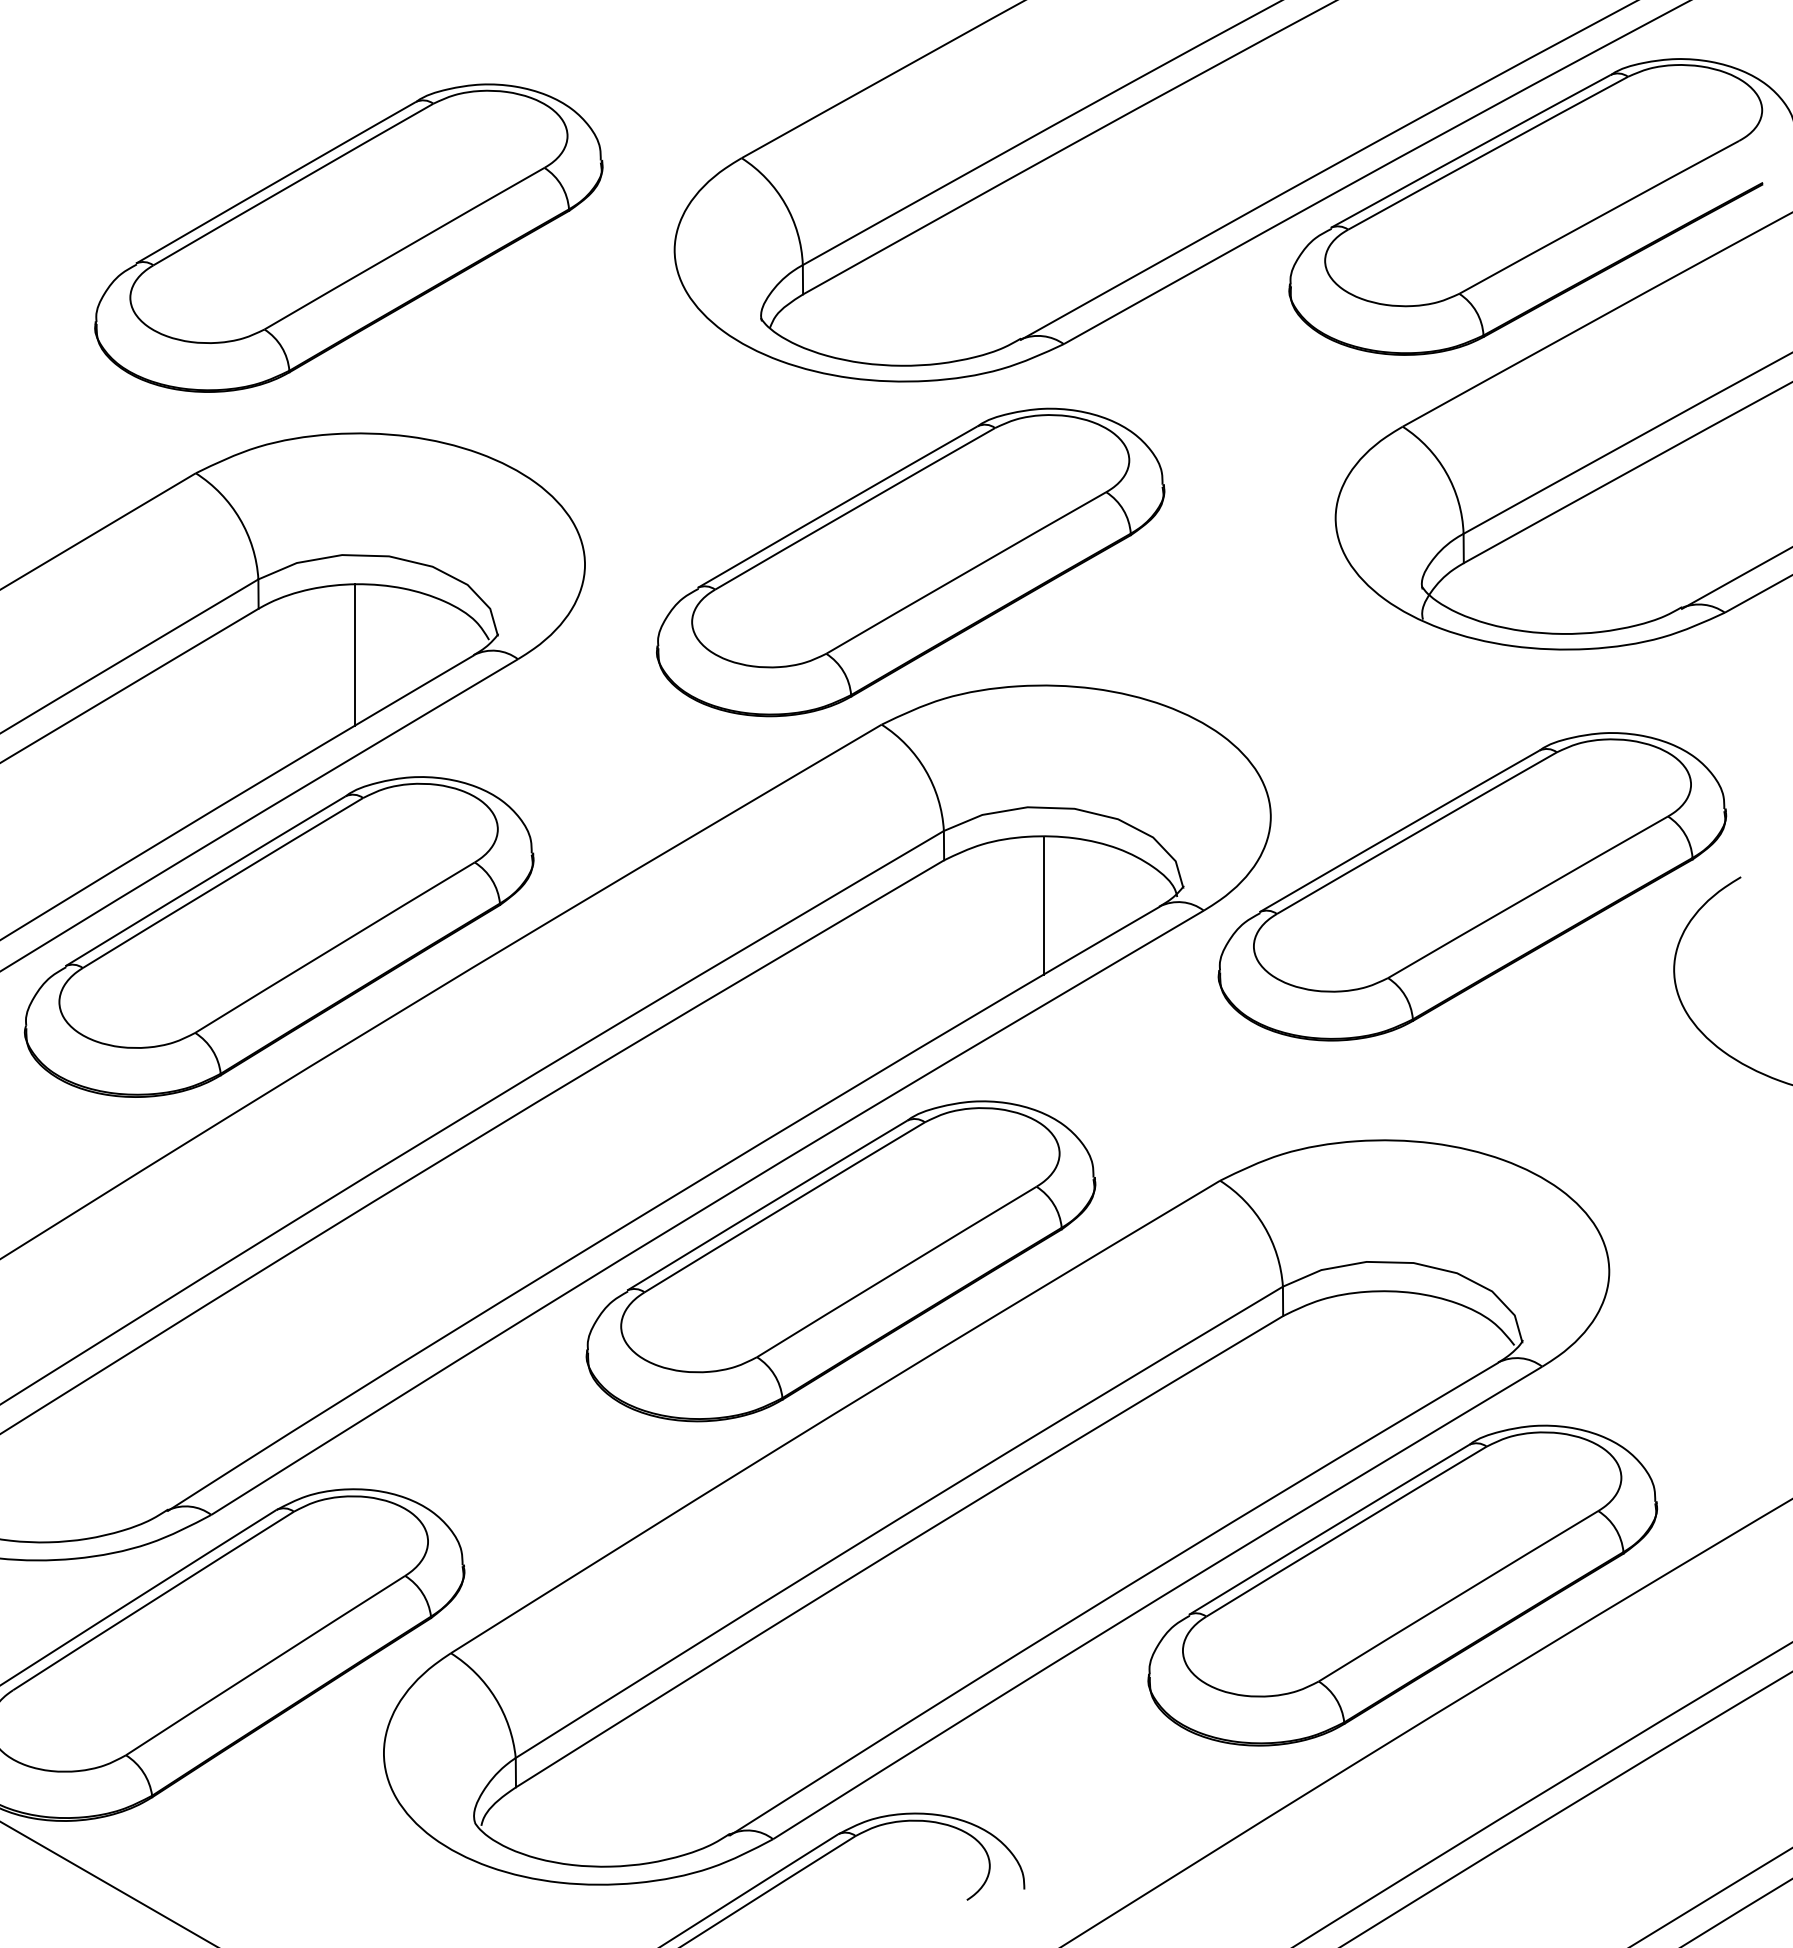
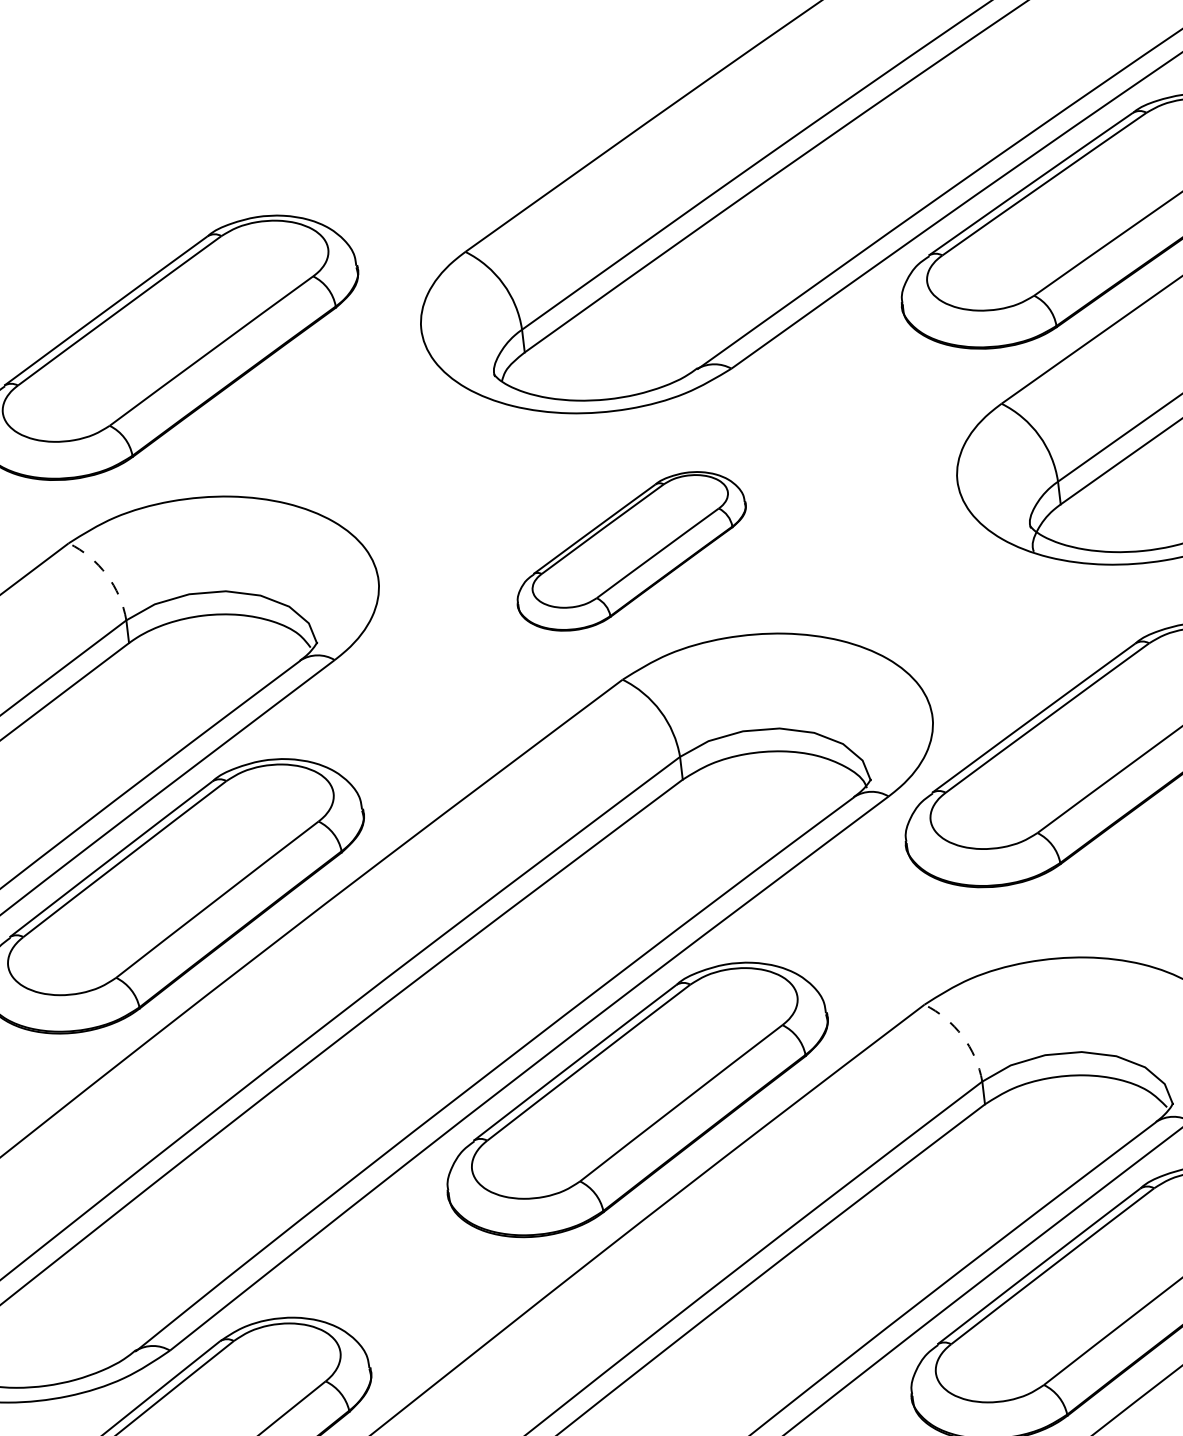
arc: (239, 518) -> (106, 574), solid -> dashed
part: (910, 562) -> (631, 551), size x0.6
line: (355, 654) -> (208, 670), removed
line: (1043, 906) -> (763, 806), removed
arc: (1264, 1226) -> (962, 1036), solid -> dashed

